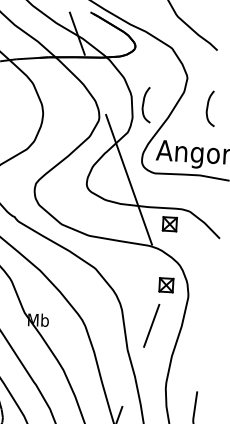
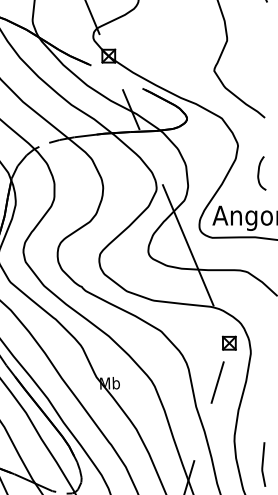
curve: (144, 104) -> (198, 173), removed
part: (170, 223) -> (229, 284), removed

